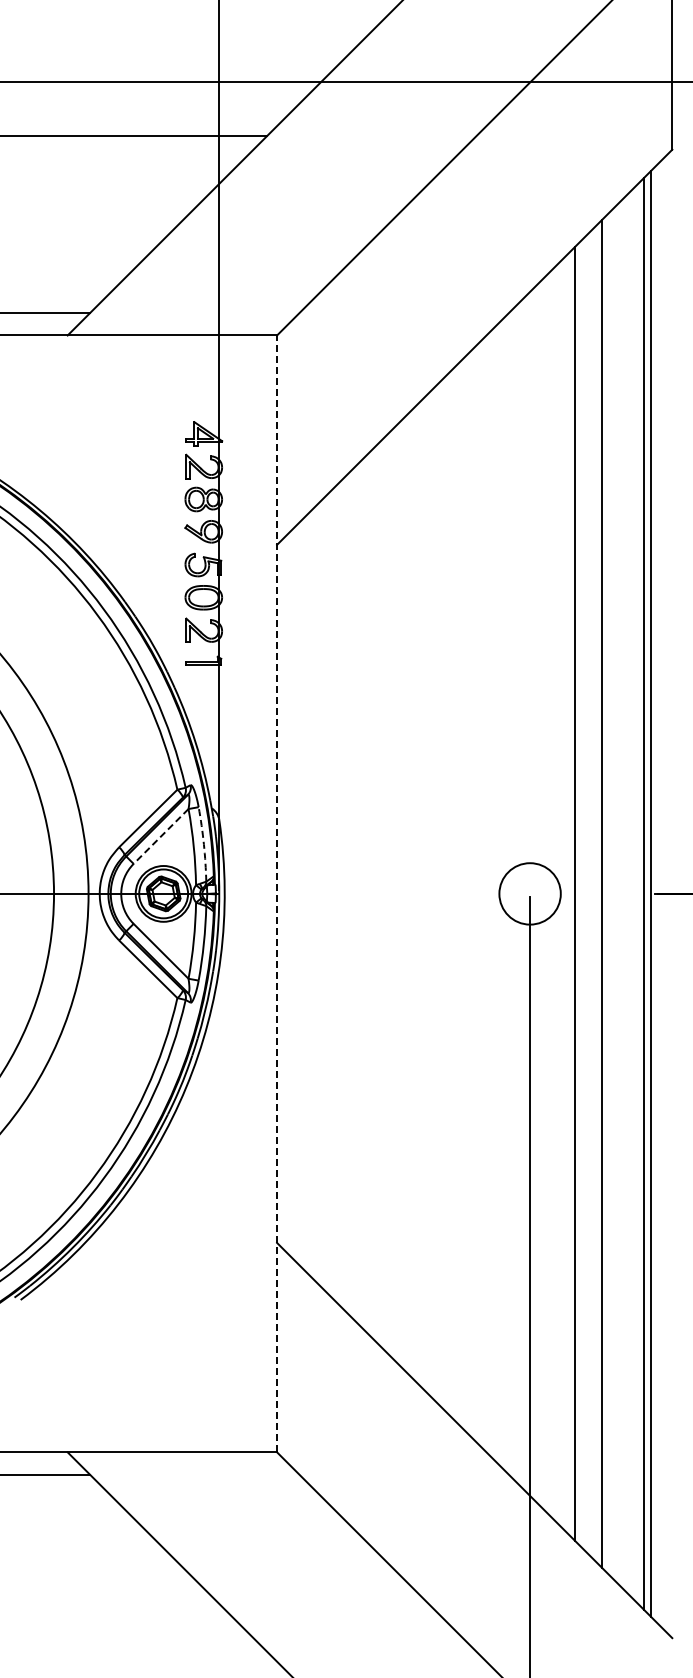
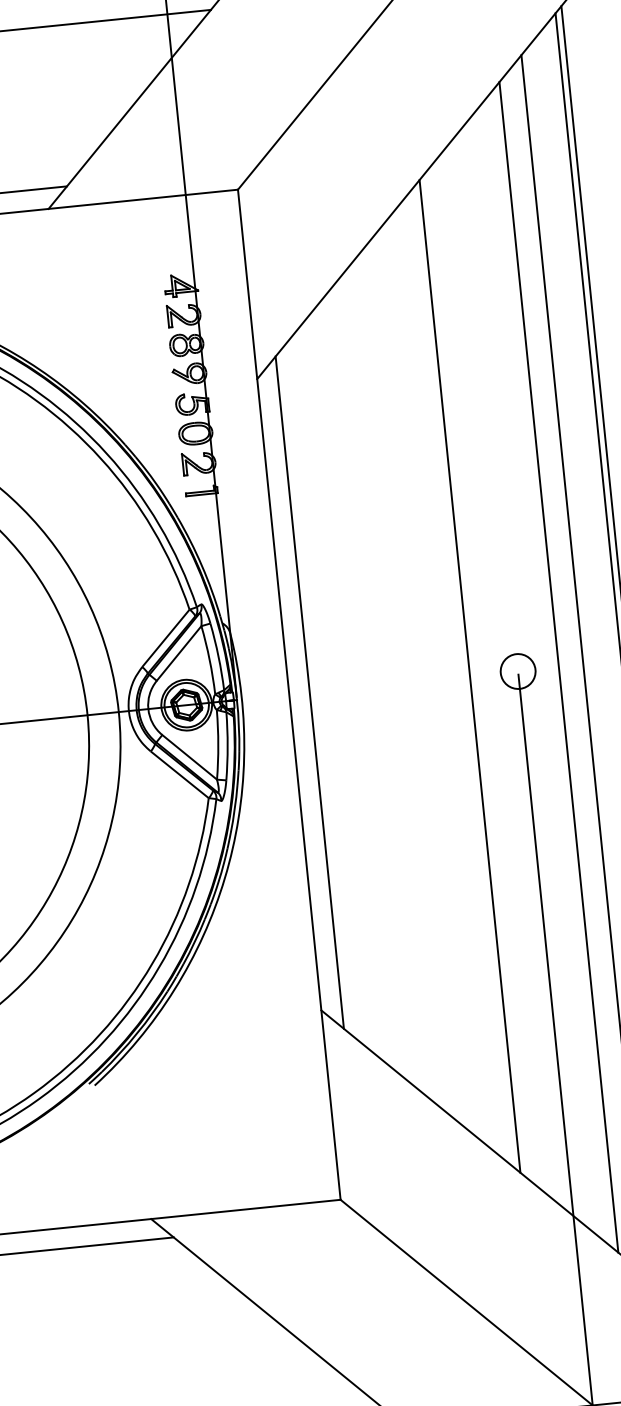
line: (161, 836) -> (179, 653), dashed -> solid
arc: (203, 844) -> (218, 656), dashed -> solid
line: (277, 893) -> (289, 694), dashed -> solid
line: (299, 893) -> (309, 692), added
line: (476, 893) -> (469, 676), added
circle: (529, 893) -> (517, 671), size x0.62

